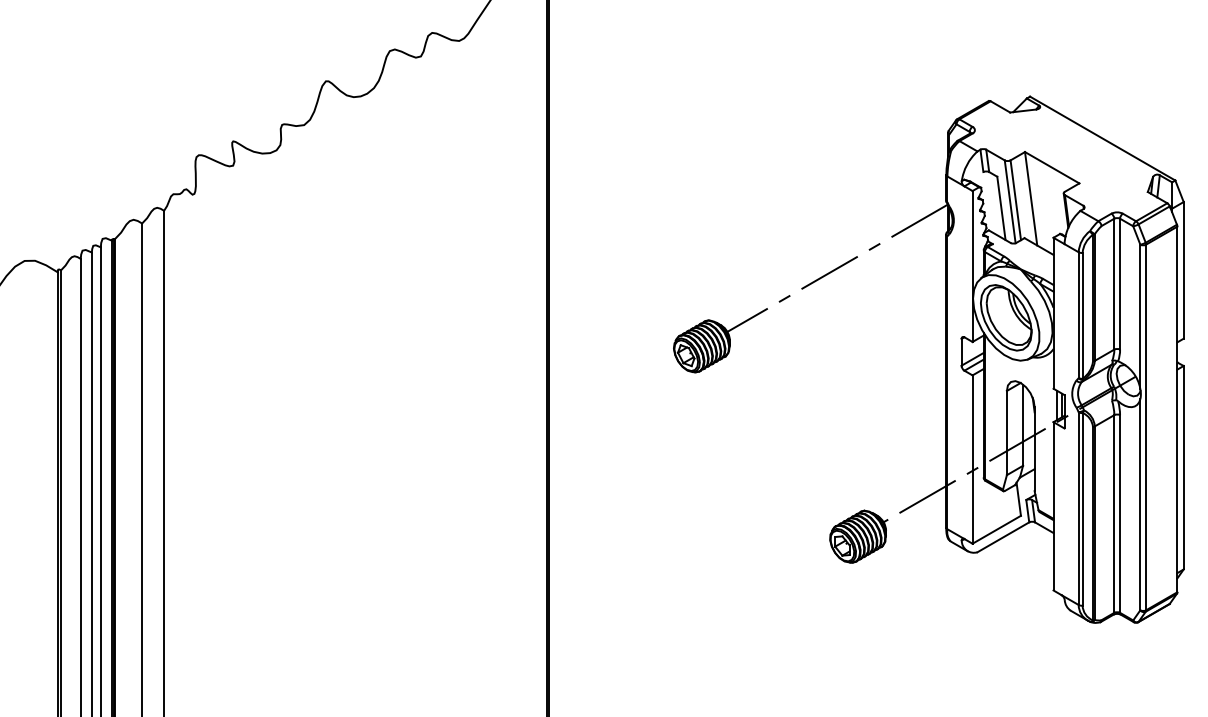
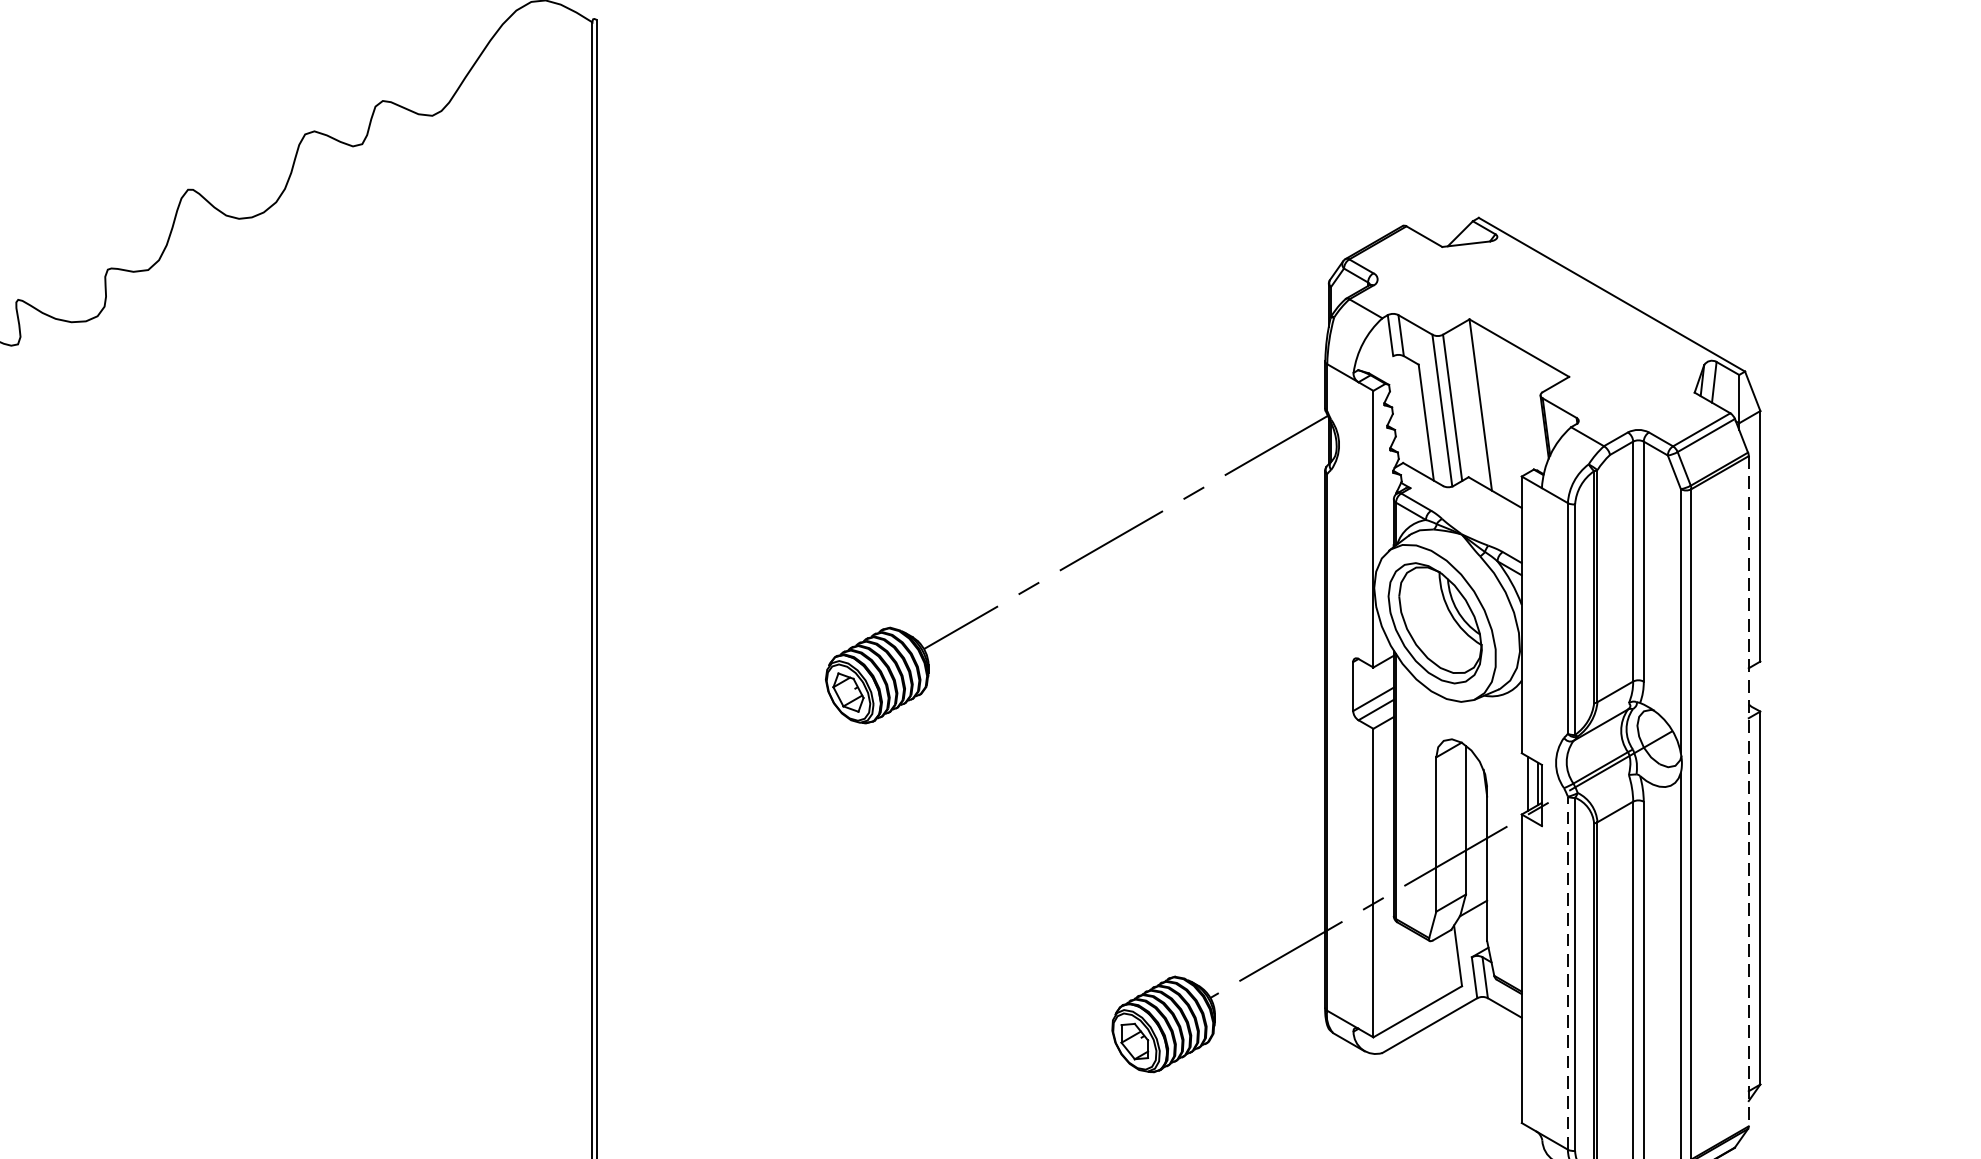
line: (1177, 409) -> (1749, 791), solid -> dashed
line: (1078, 508) -> (1567, 972), solid -> dashed

